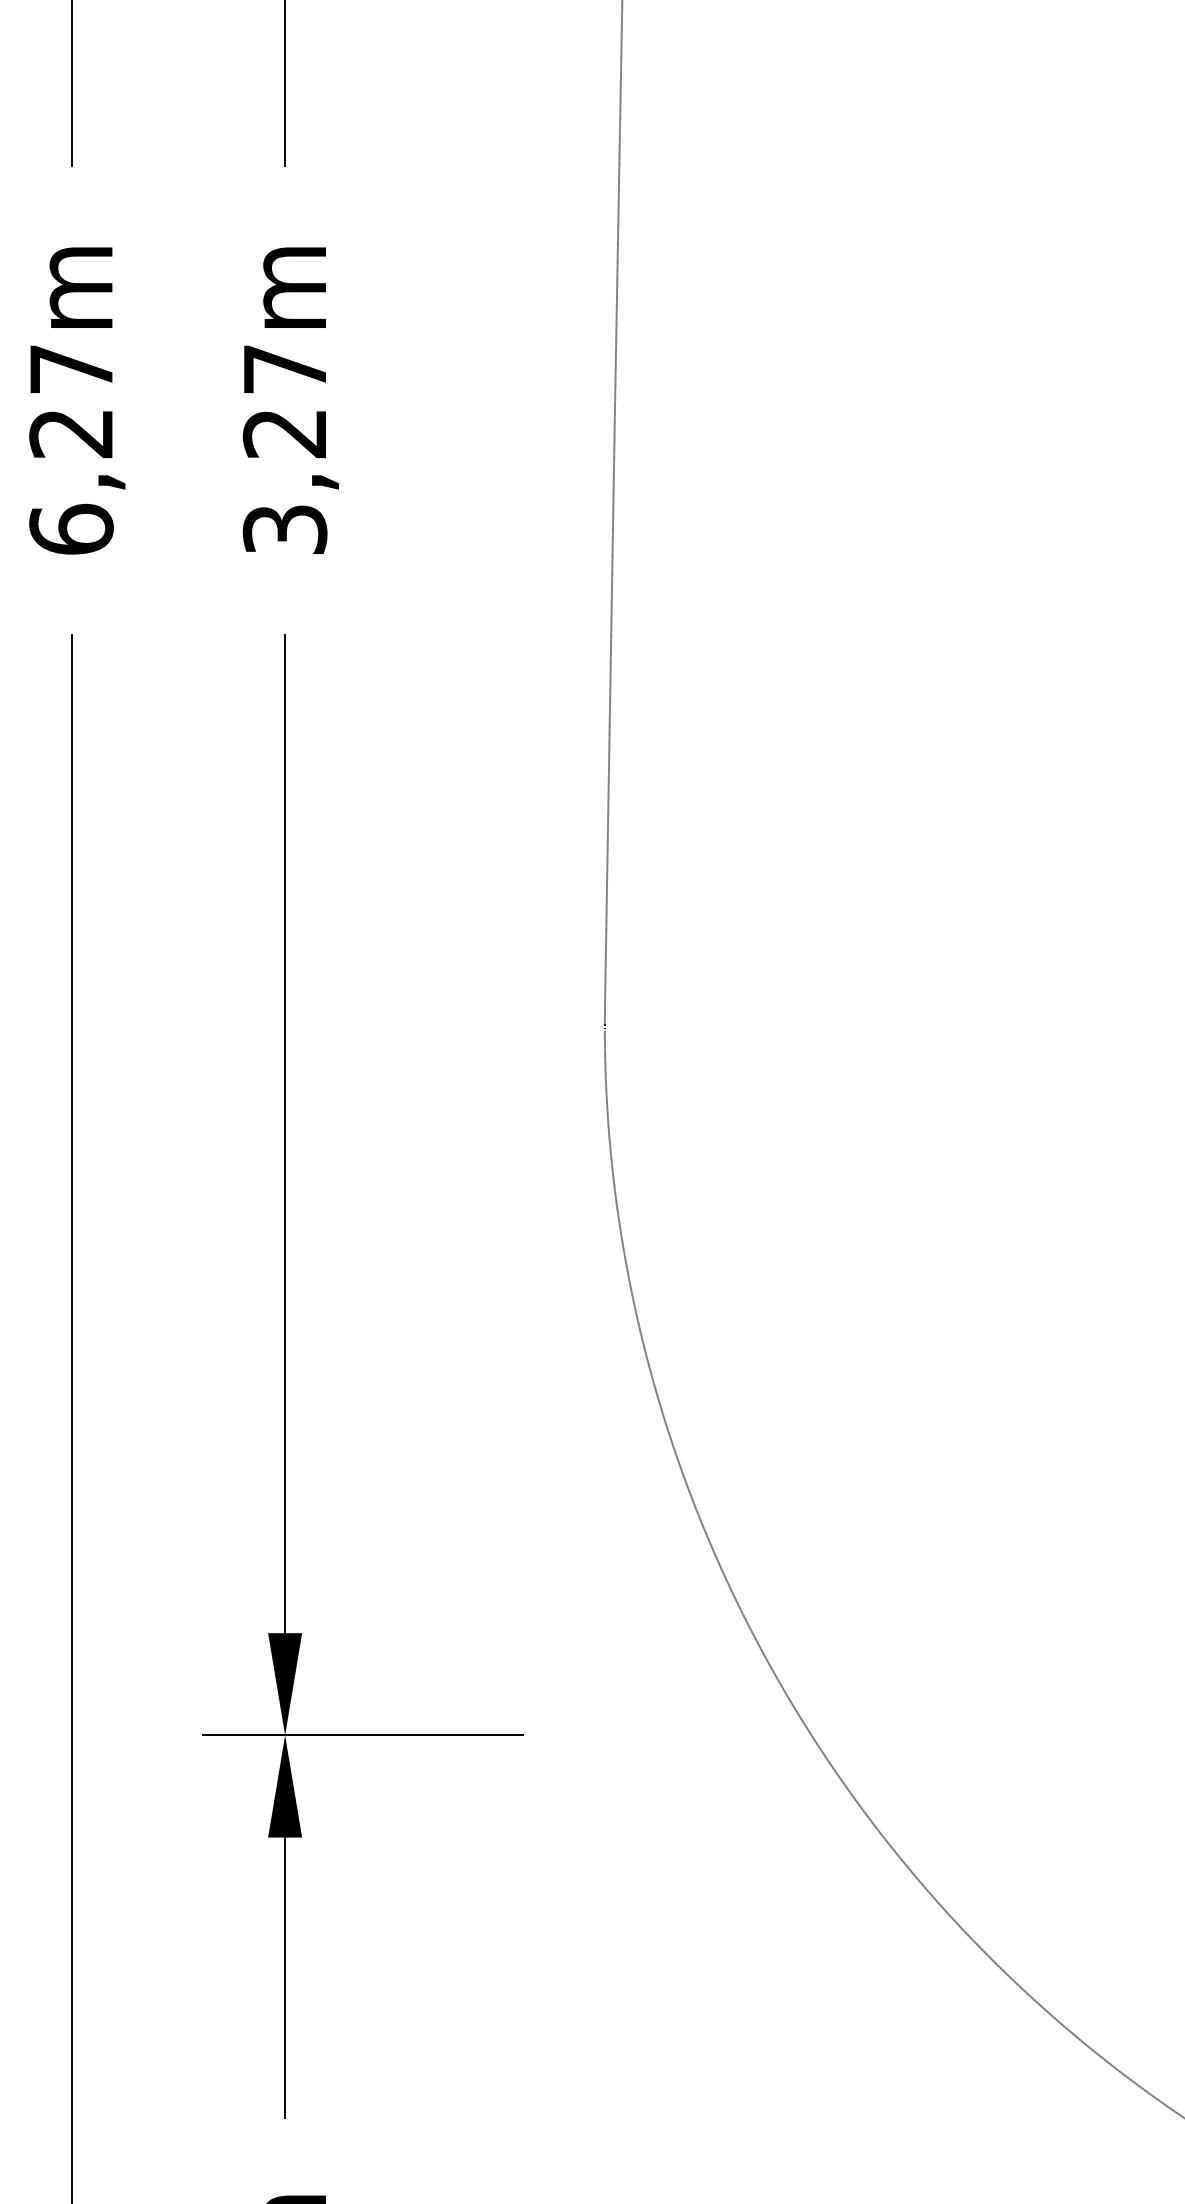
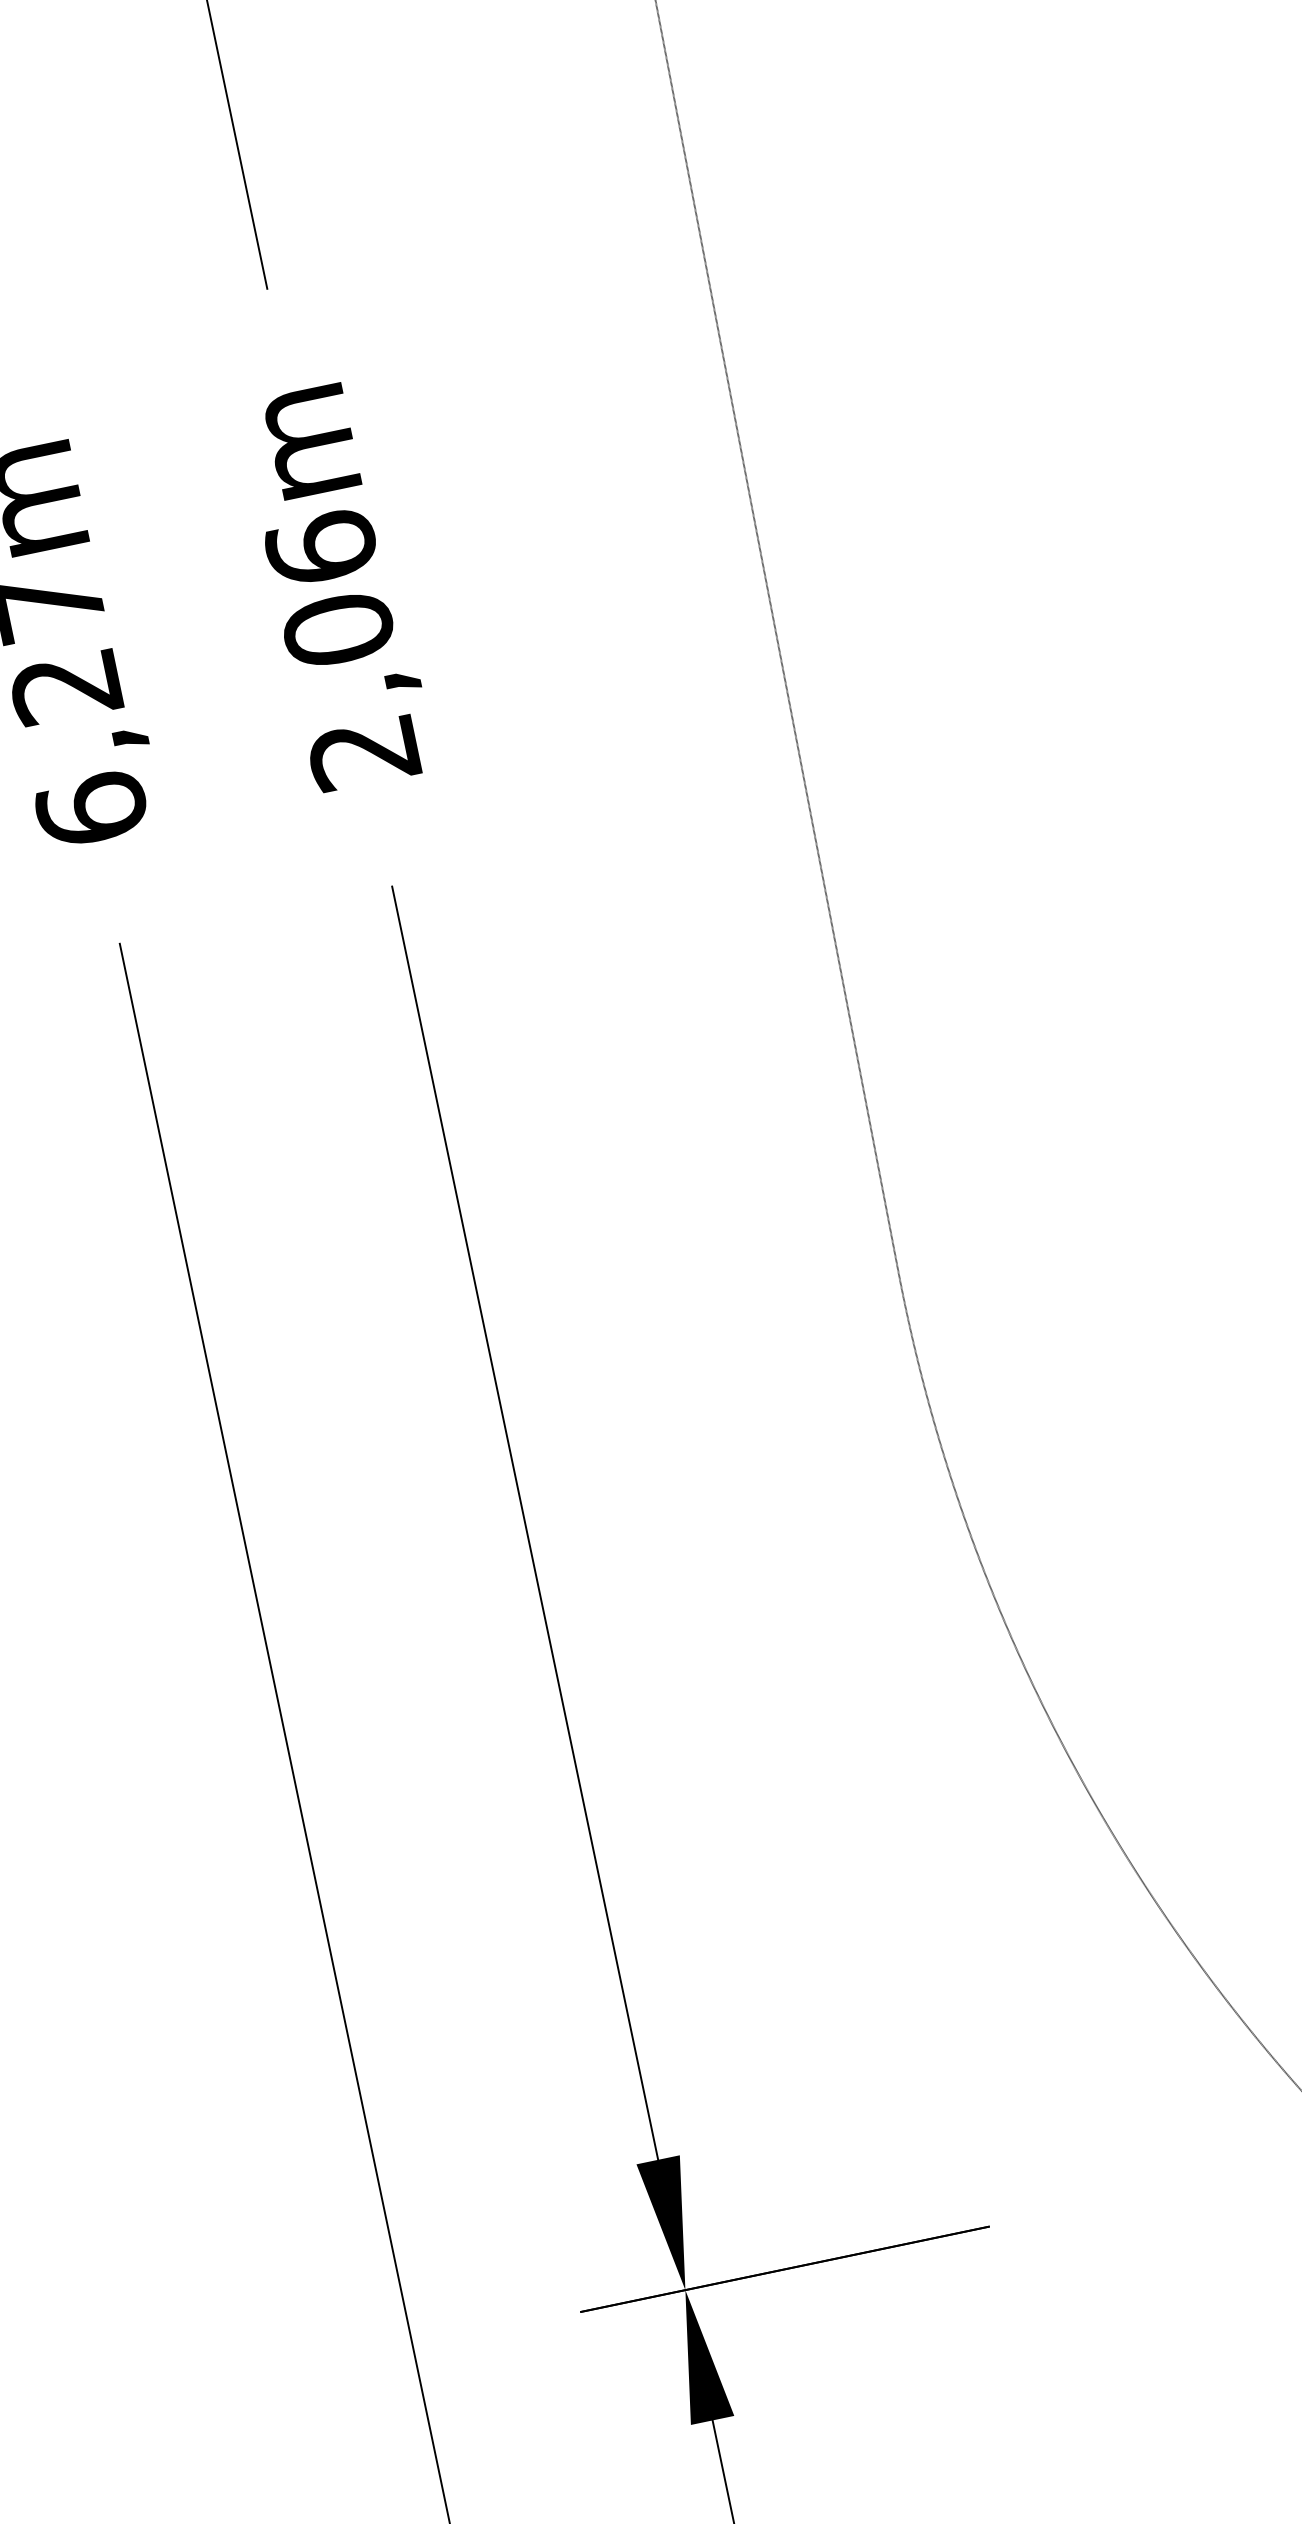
text: (284, 448) -> (341, 649), 3,27m -> 2,06m

